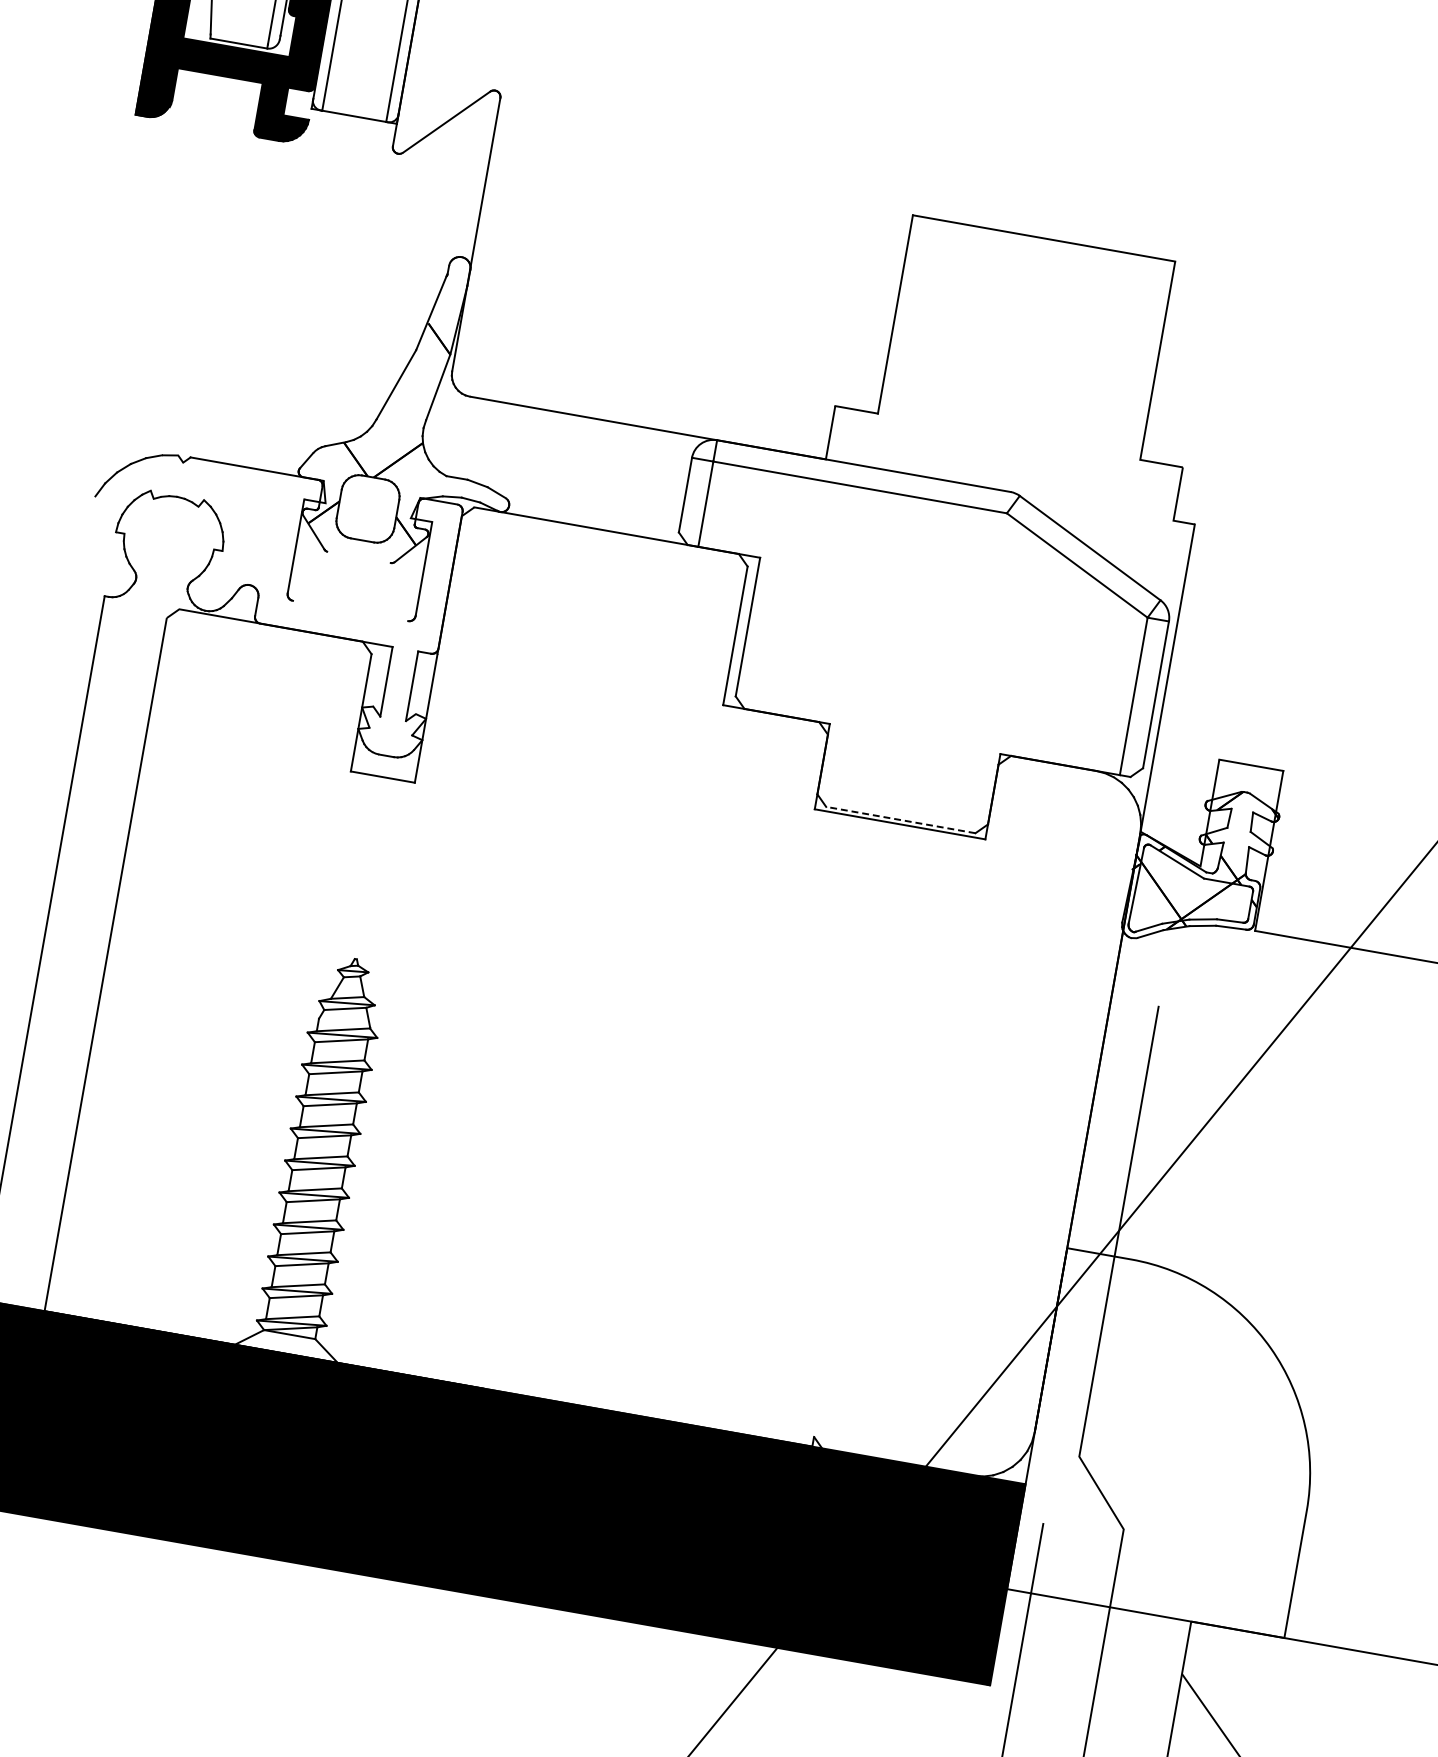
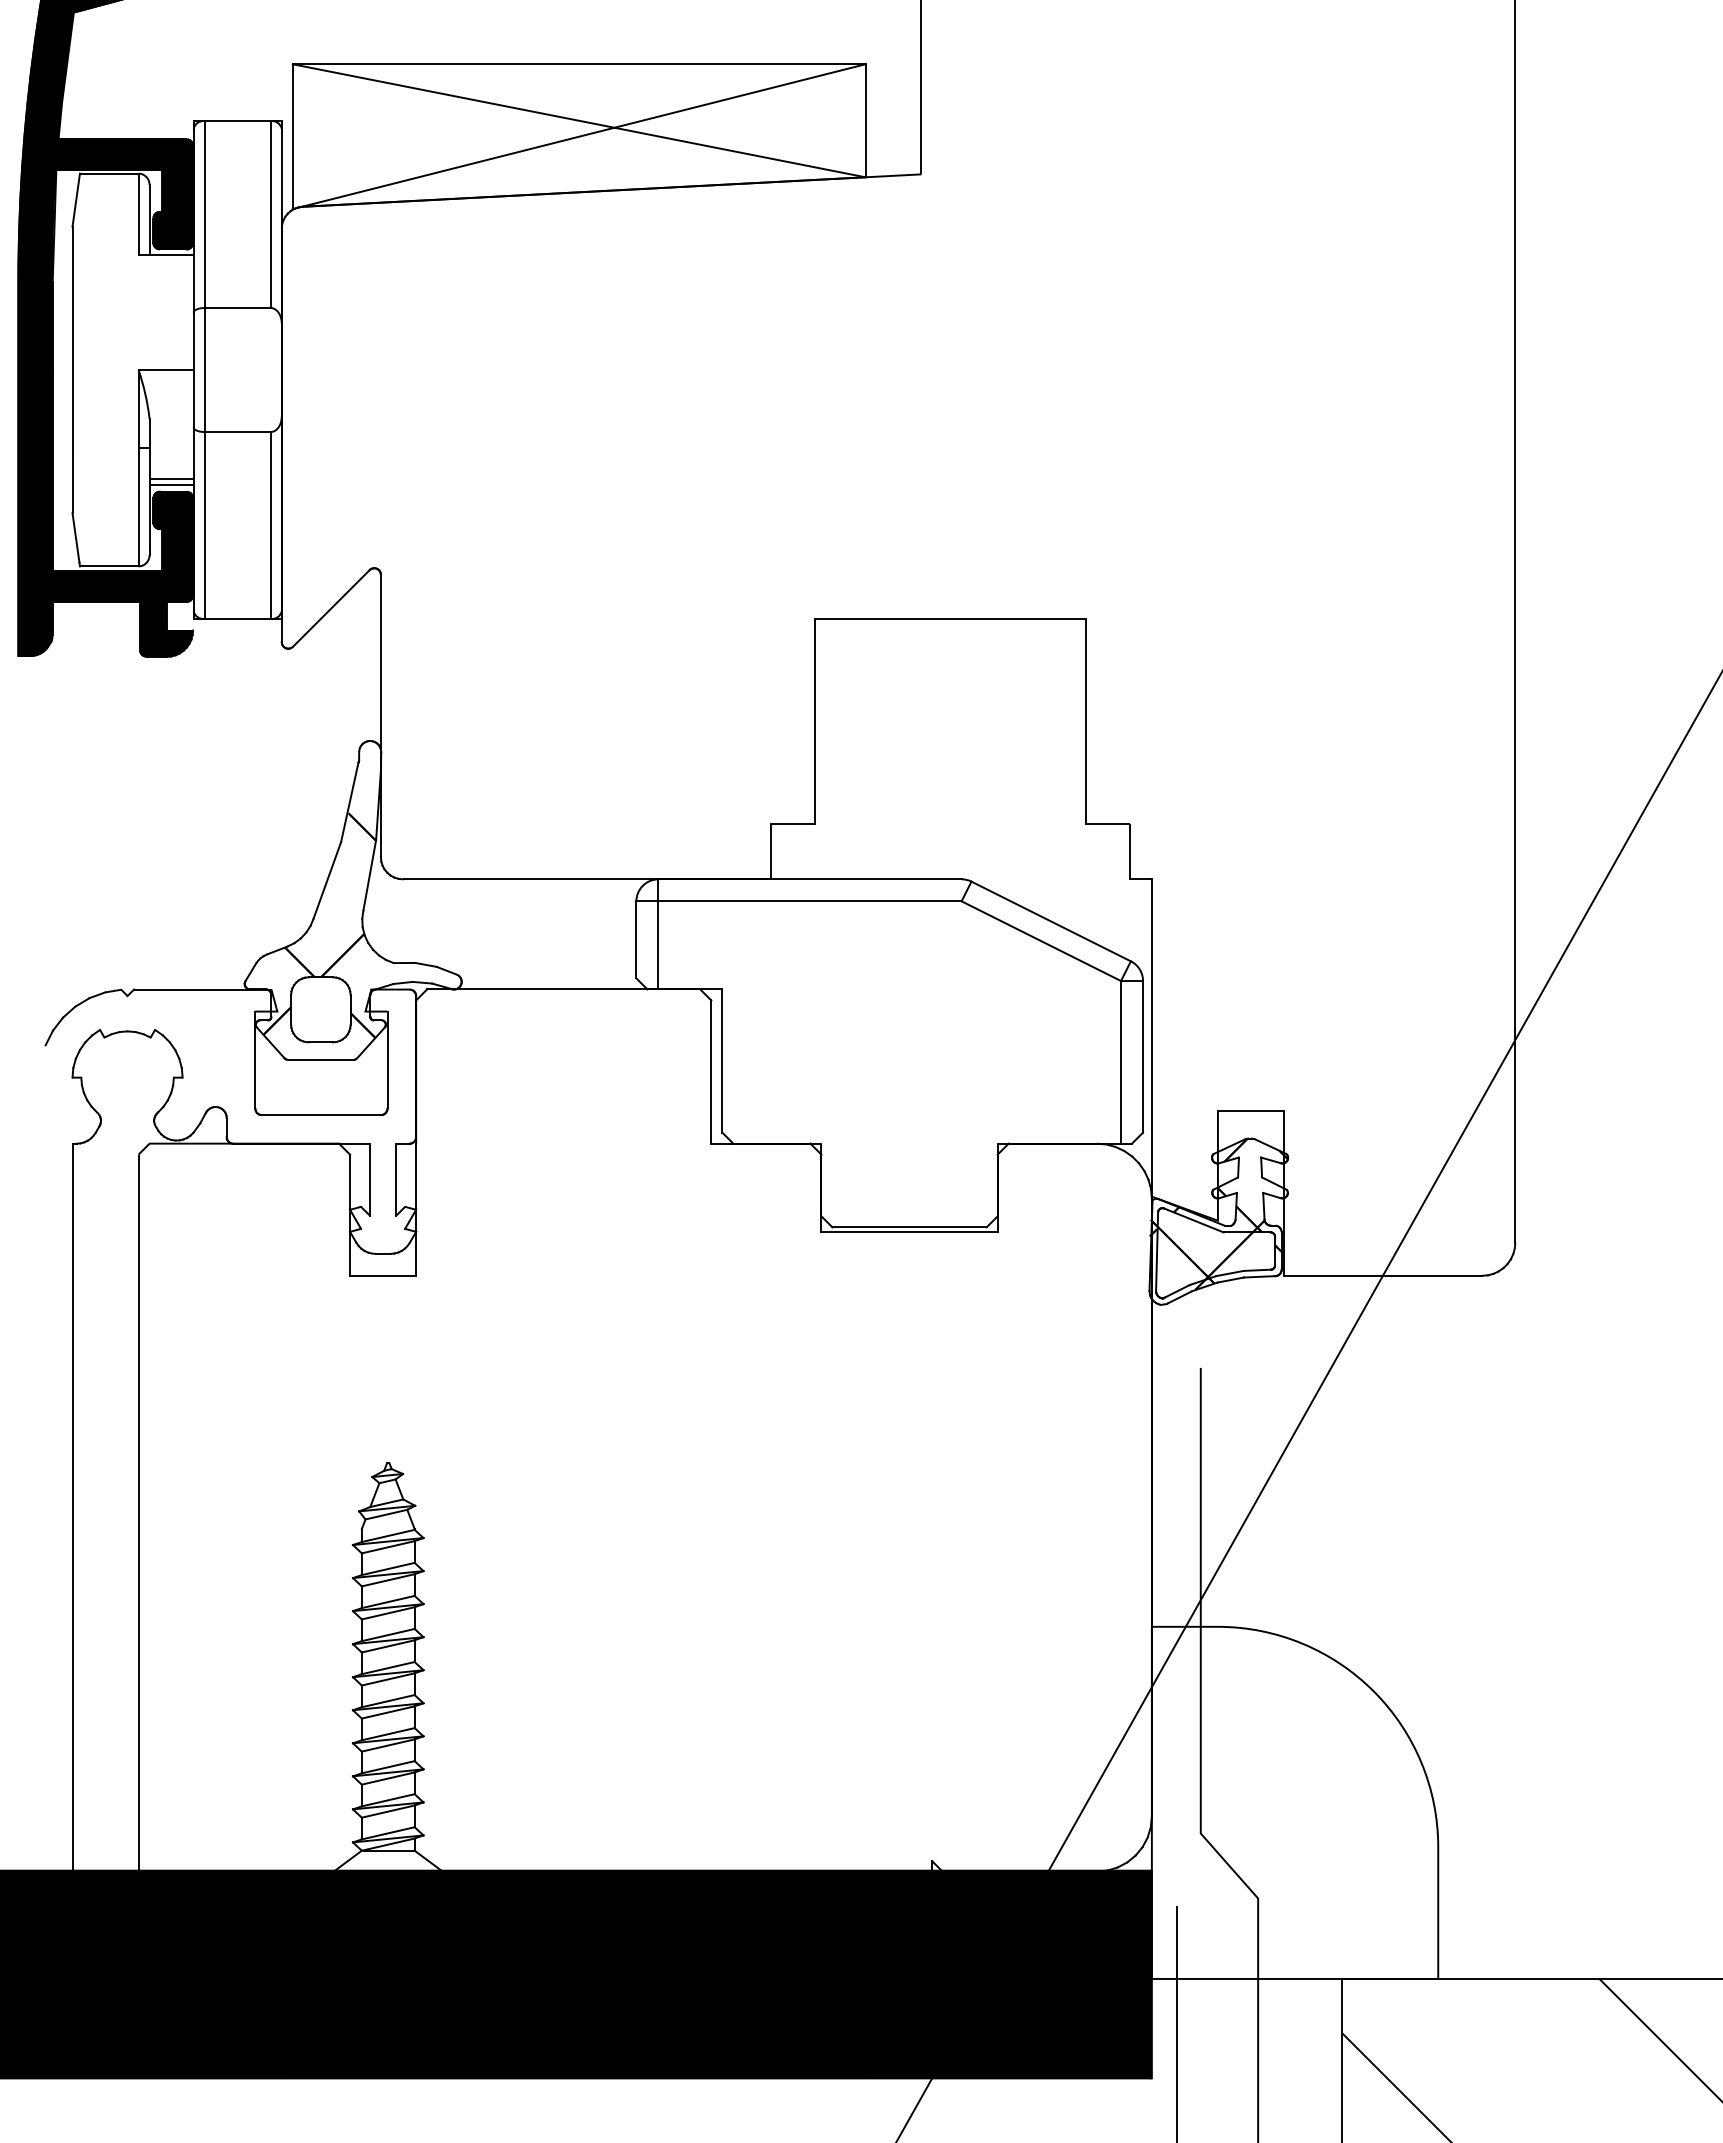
line: (359, 557) -> (320, 1059), added
line: (349, 611) -> (320, 1115), added
line: (900, 820) -> (909, 1227), dashed -> solid

